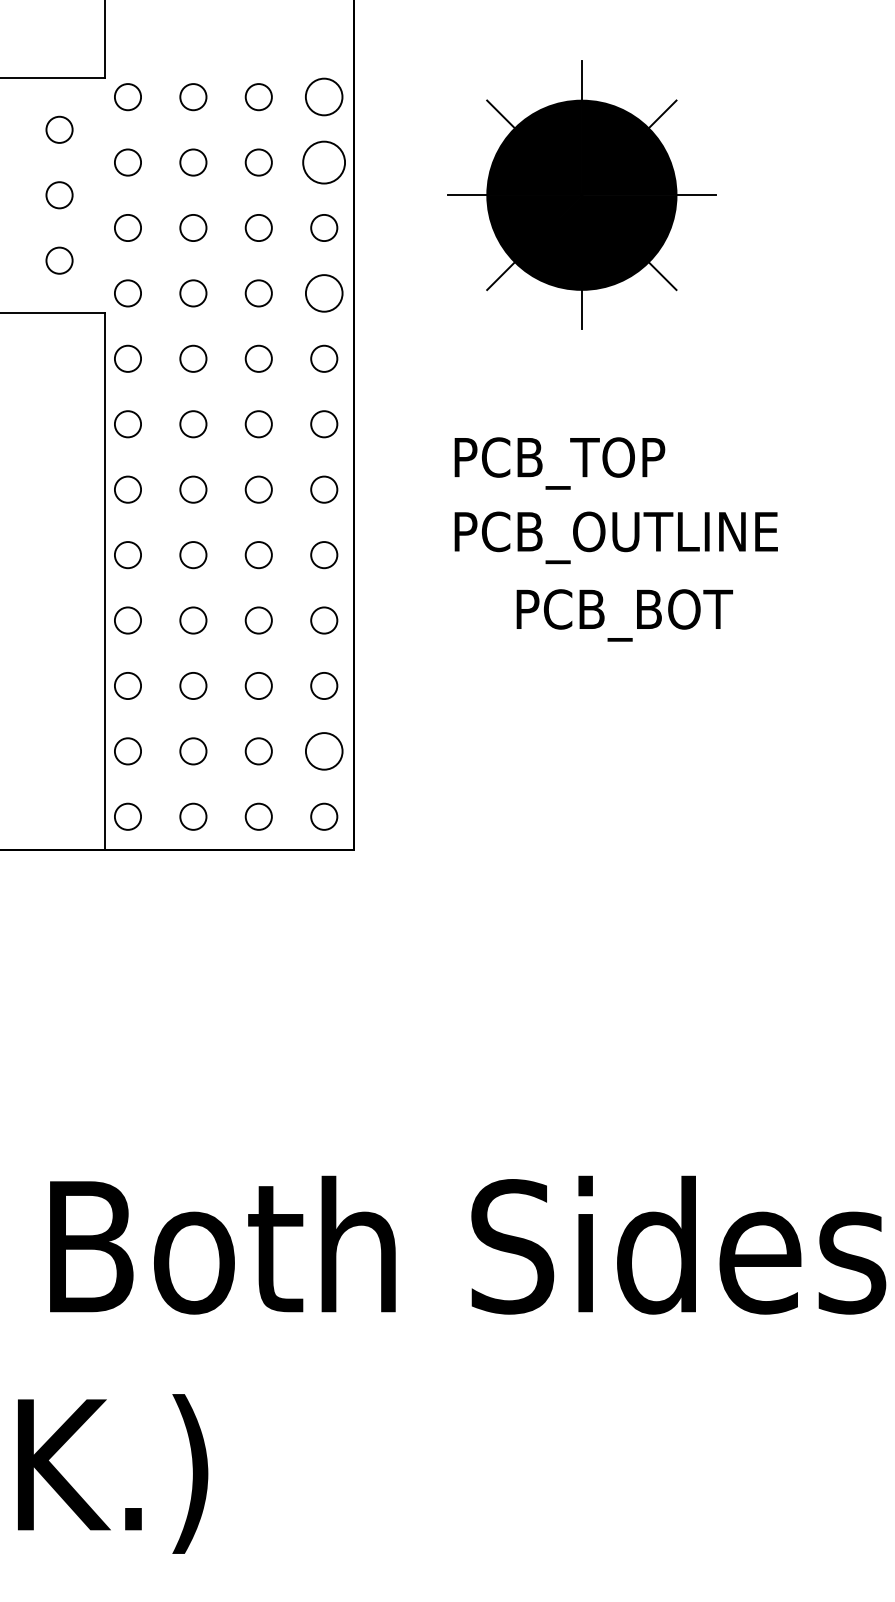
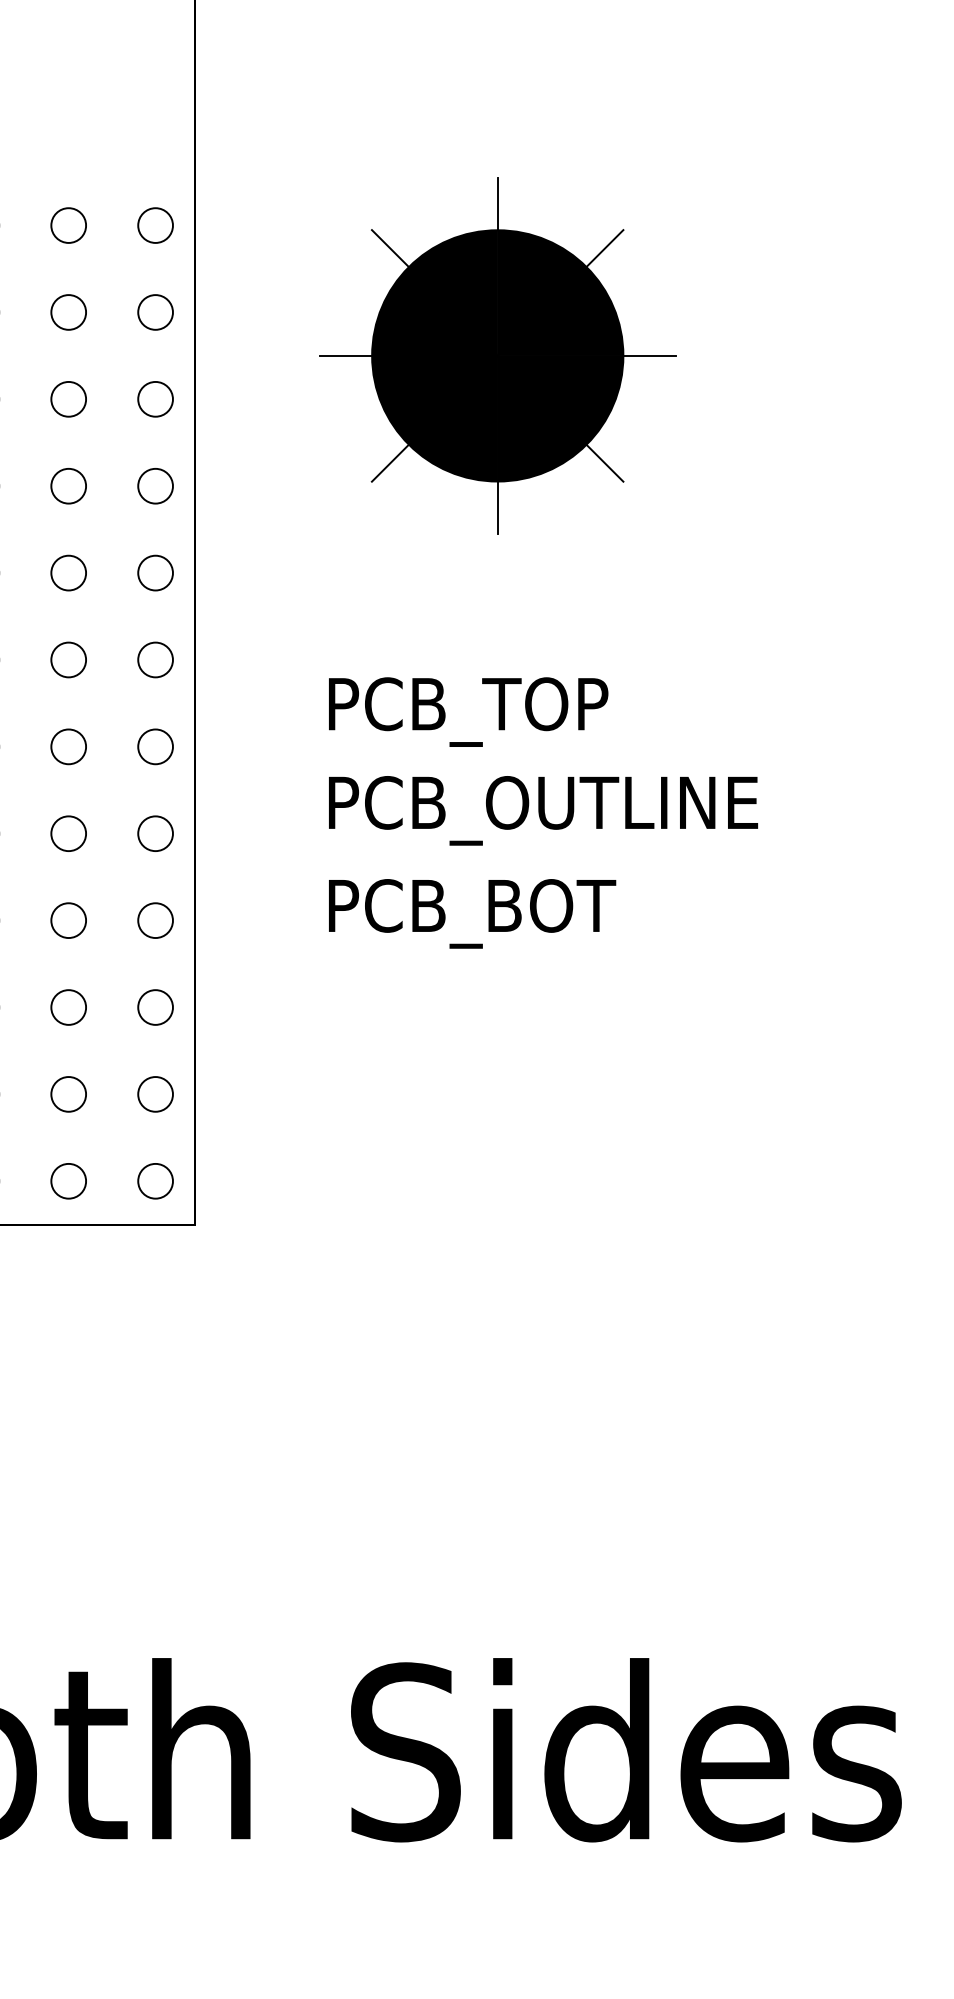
circle: (324, 97) -> (155, 226), size x0.71
circle: (324, 162) -> (155, 312), size x0.62
circle: (324, 293) -> (155, 486), size x0.71
text: (624, 615) -> (471, 913), moved
circle: (324, 751) -> (155, 1094), size x0.71

